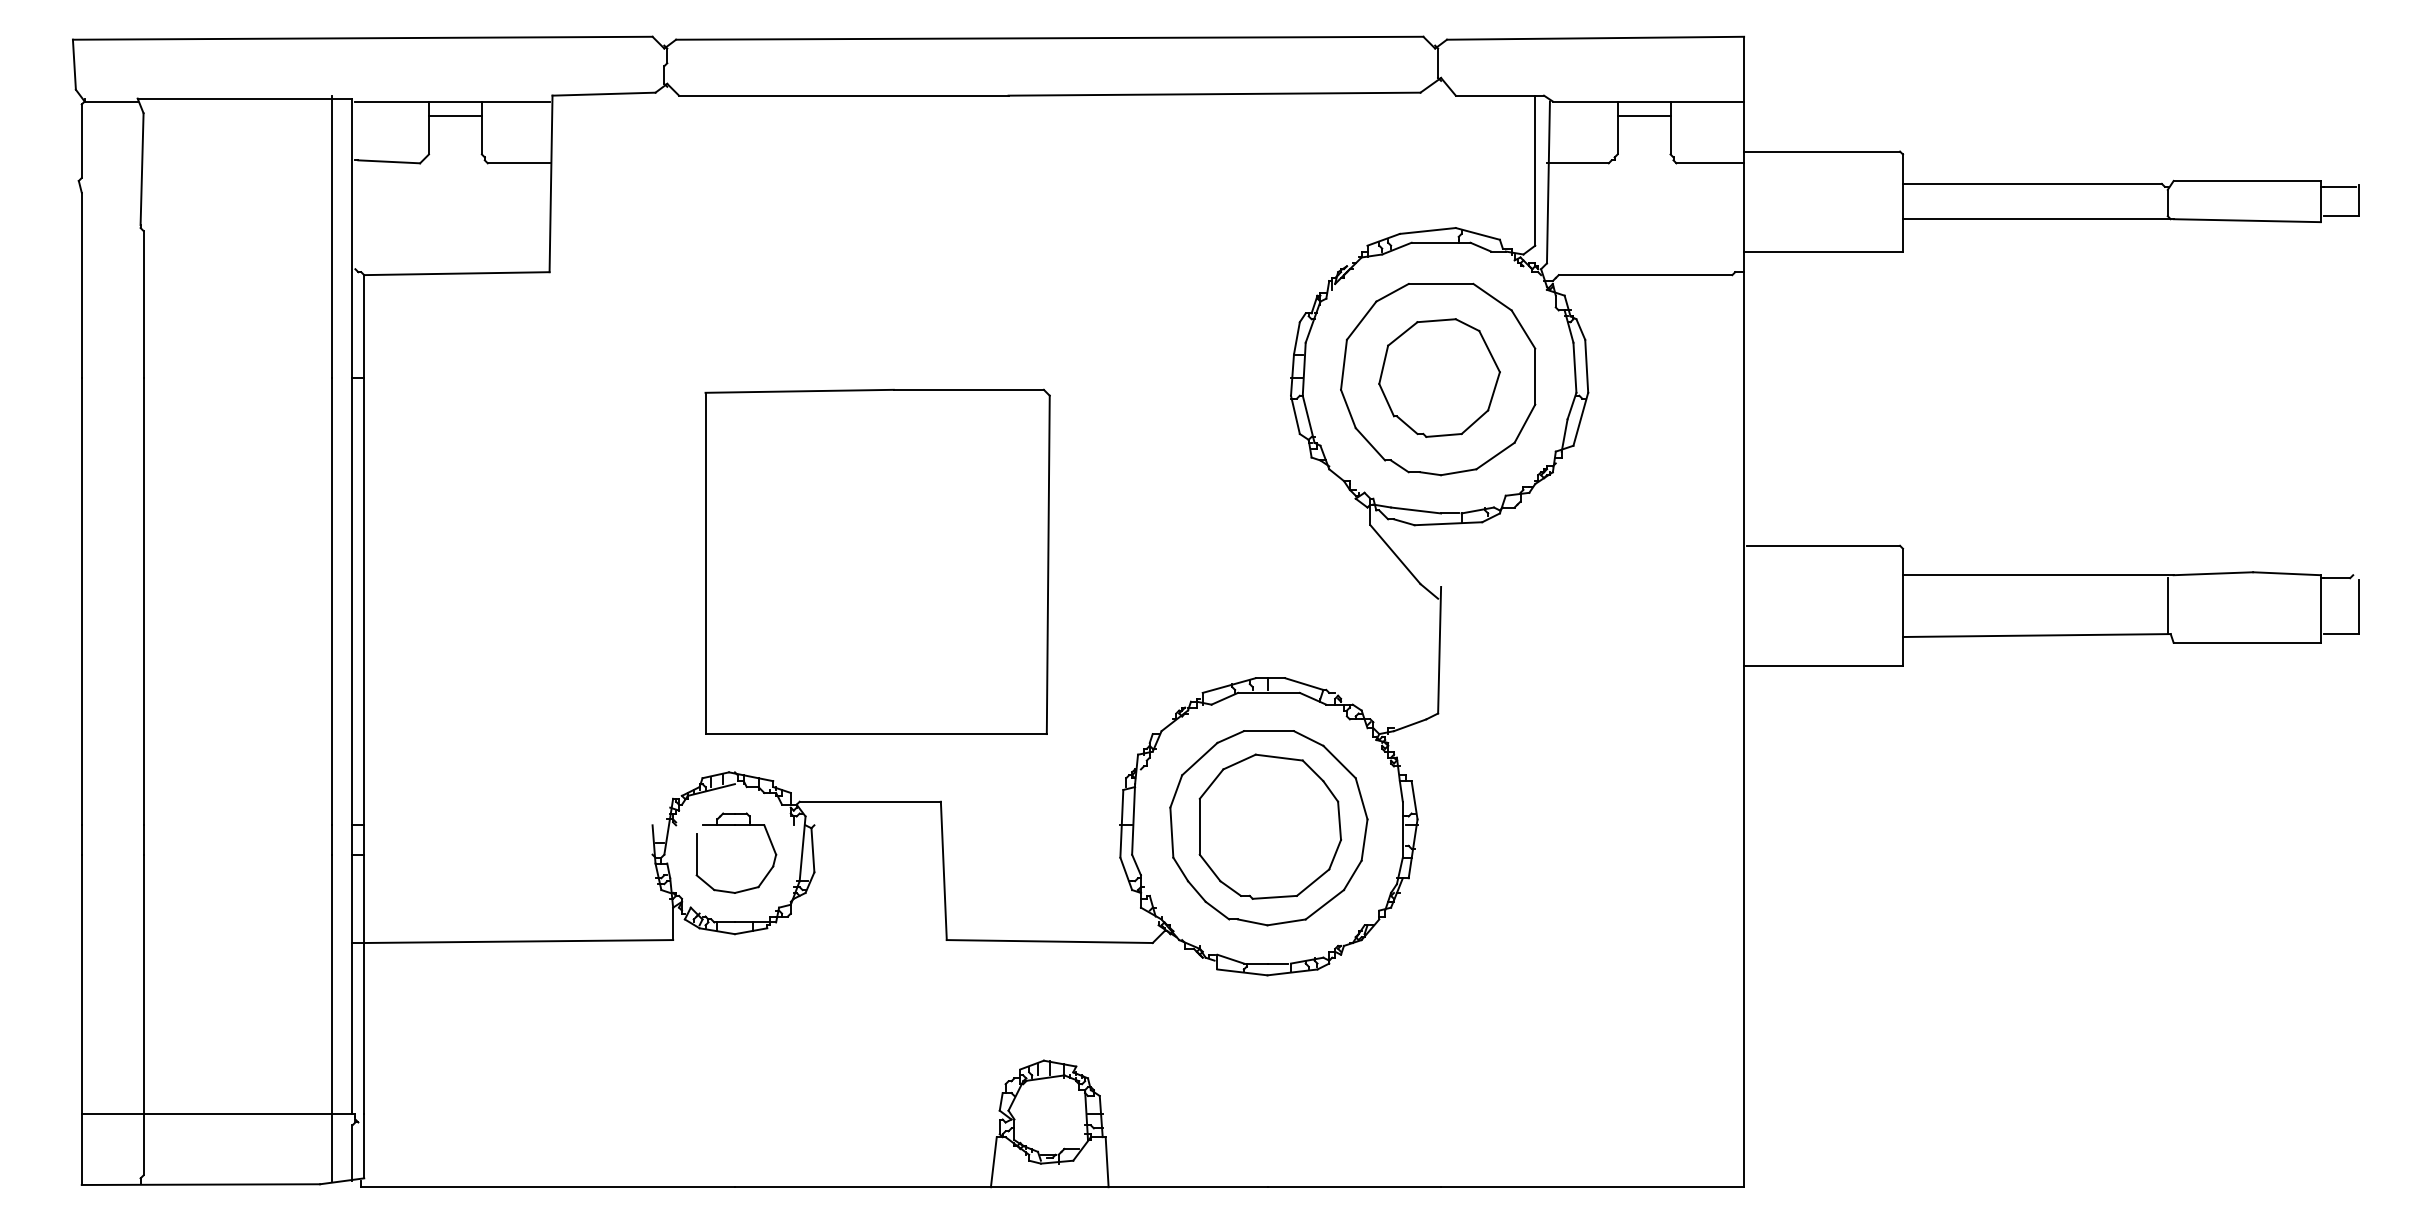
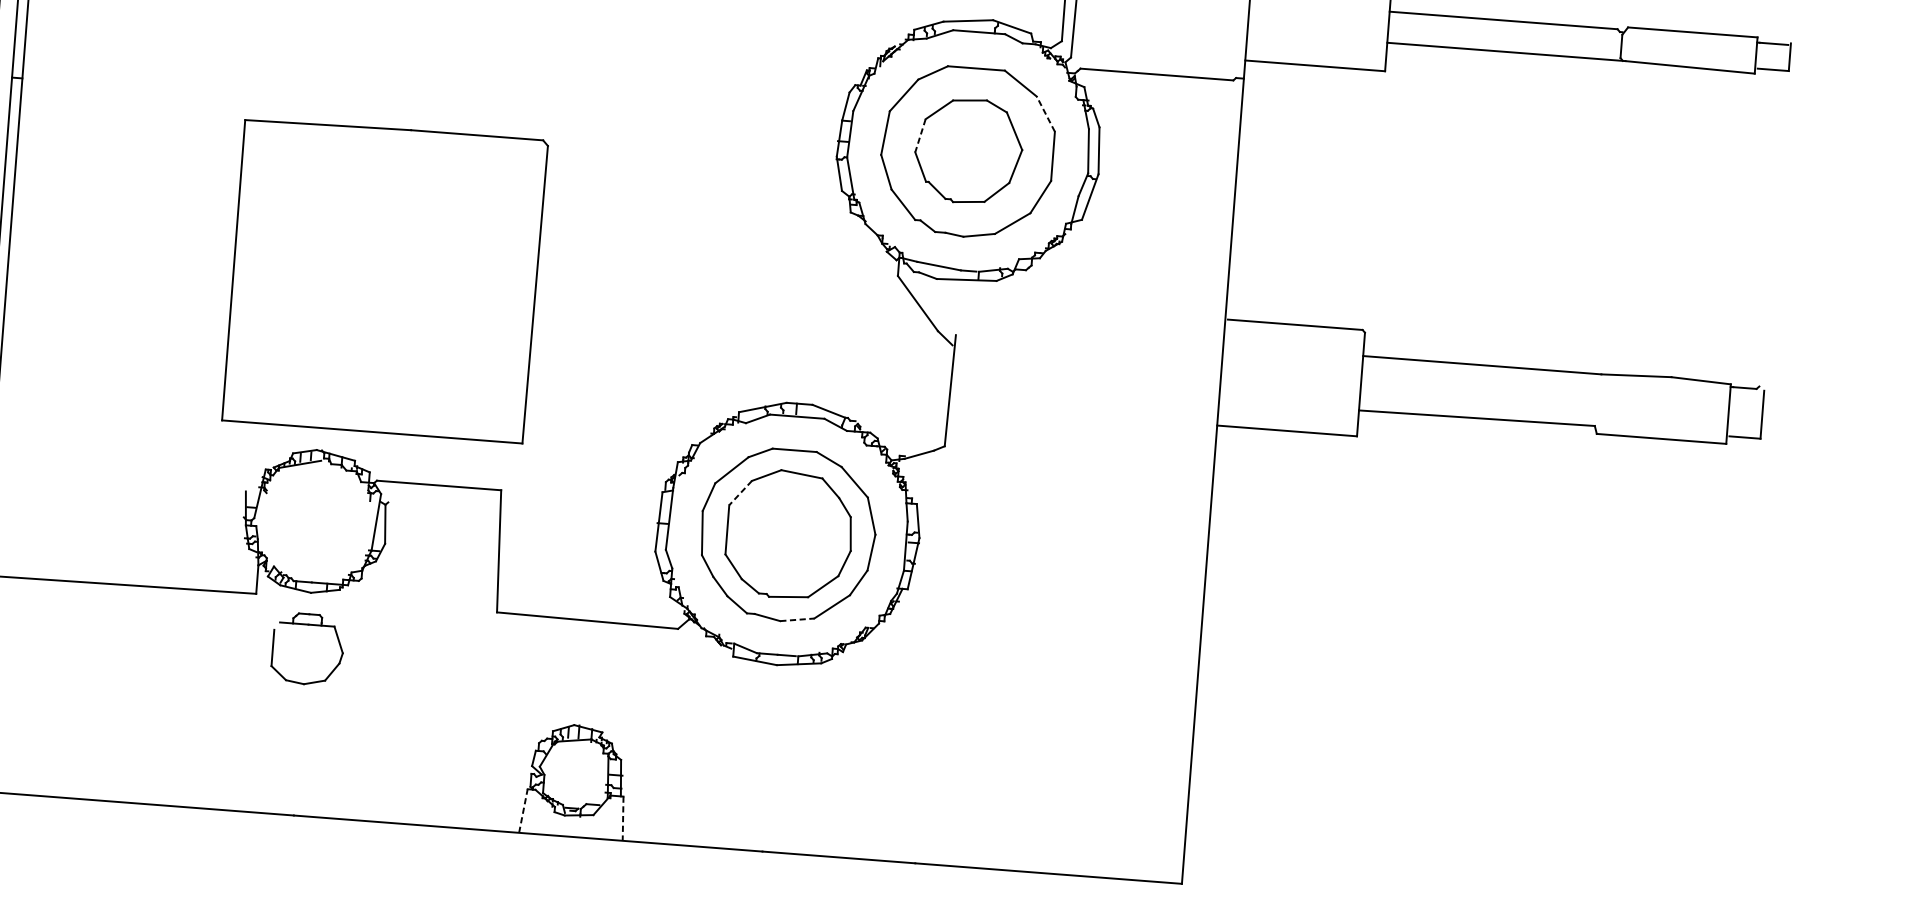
line: (1523, 329) -> (1045, 114), solid -> dashed
line: (1383, 364) -> (920, 135), solid -> dashed
part: (877, 561) -> (385, 280), moved
line: (2167, 606) -> (1593, 401), removed
line: (1211, 784) -> (740, 493), solid -> dashed
part: (736, 825) -> (309, 624), moved
line: (1287, 922) -> (798, 619), solid -> dashed
line: (993, 1161) -> (523, 810), solid -> dashed
line: (1107, 1162) -> (623, 819), solid -> dashed

